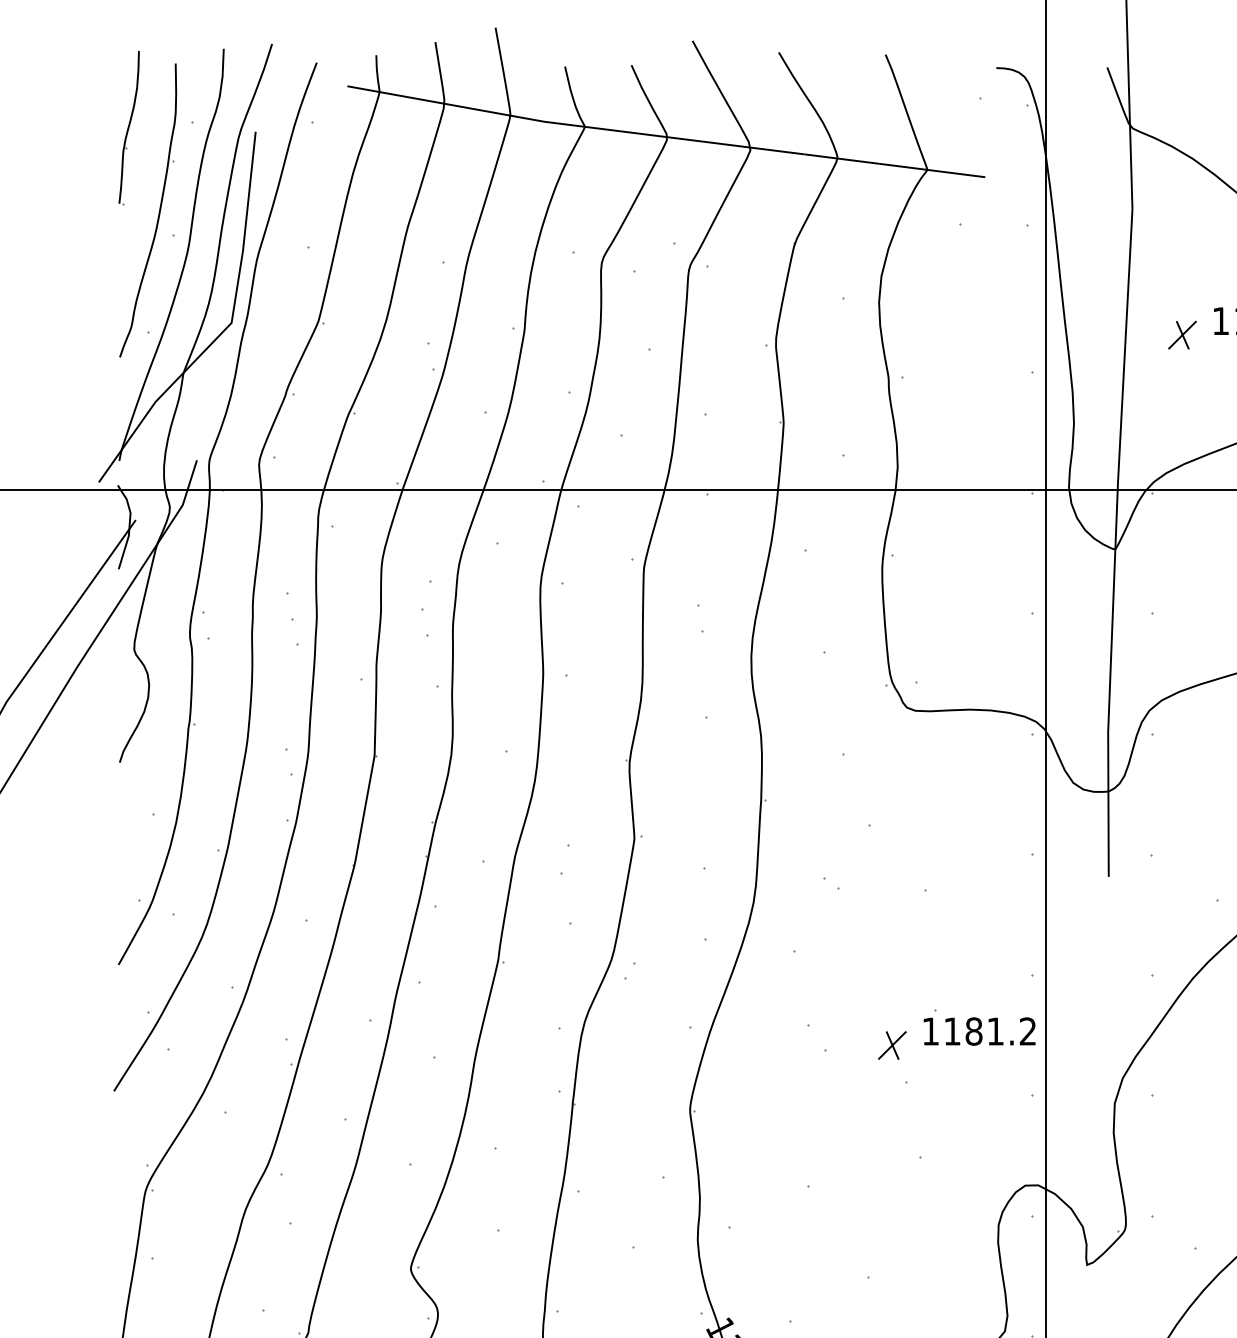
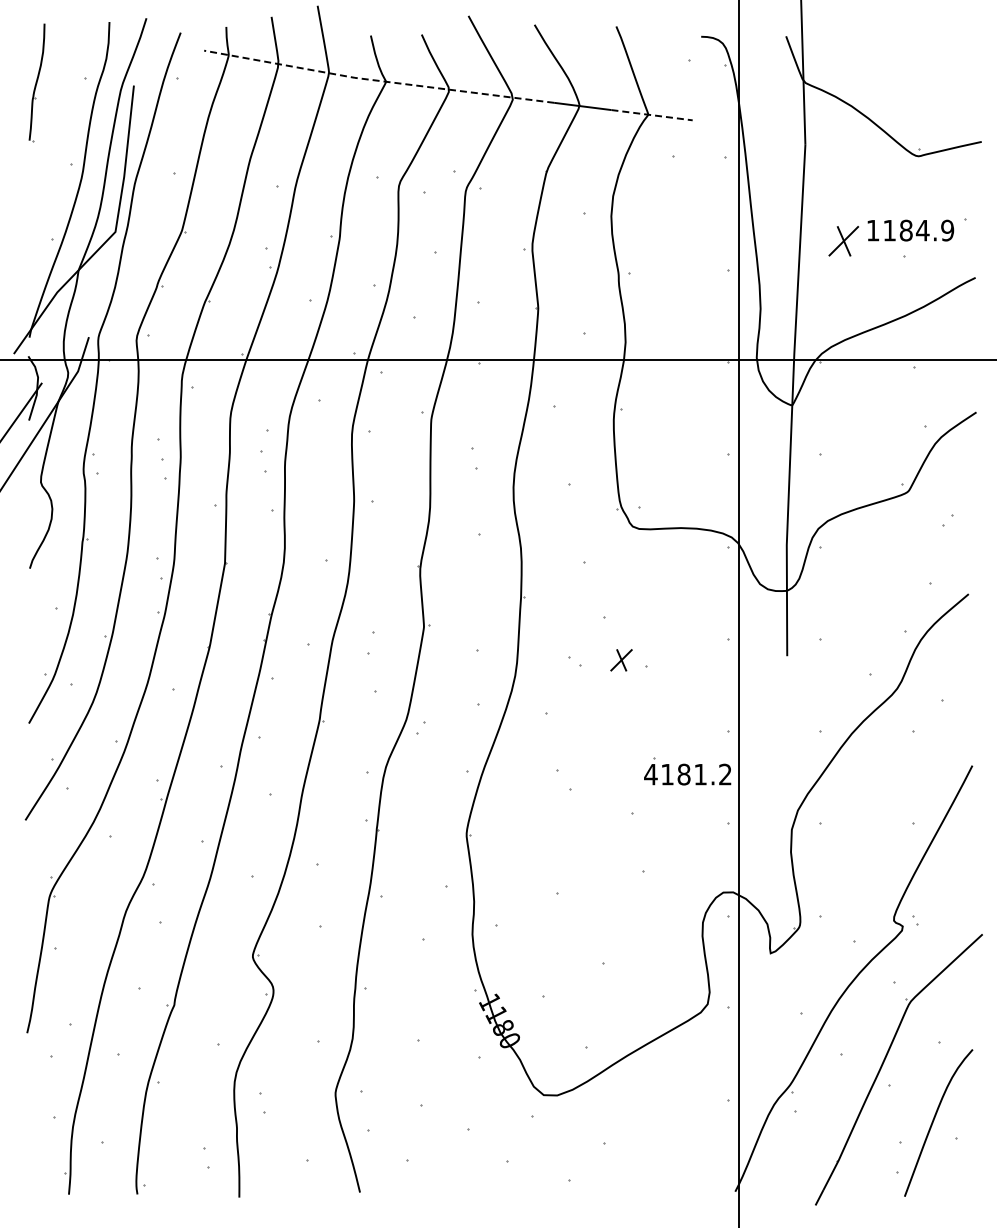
line: (573, 125) -> (377, 80), solid -> dashed
line: (932, 170) -> (652, 115), solid -> dashed
part: (158, 210) -> (59, 145), removed
part: (1182, 335) -> (843, 241), size x1.4
text: (930, 1031) -> (650, 774), 1181.2 -> 4181.2
part: (892, 1045) -> (621, 660), moved

